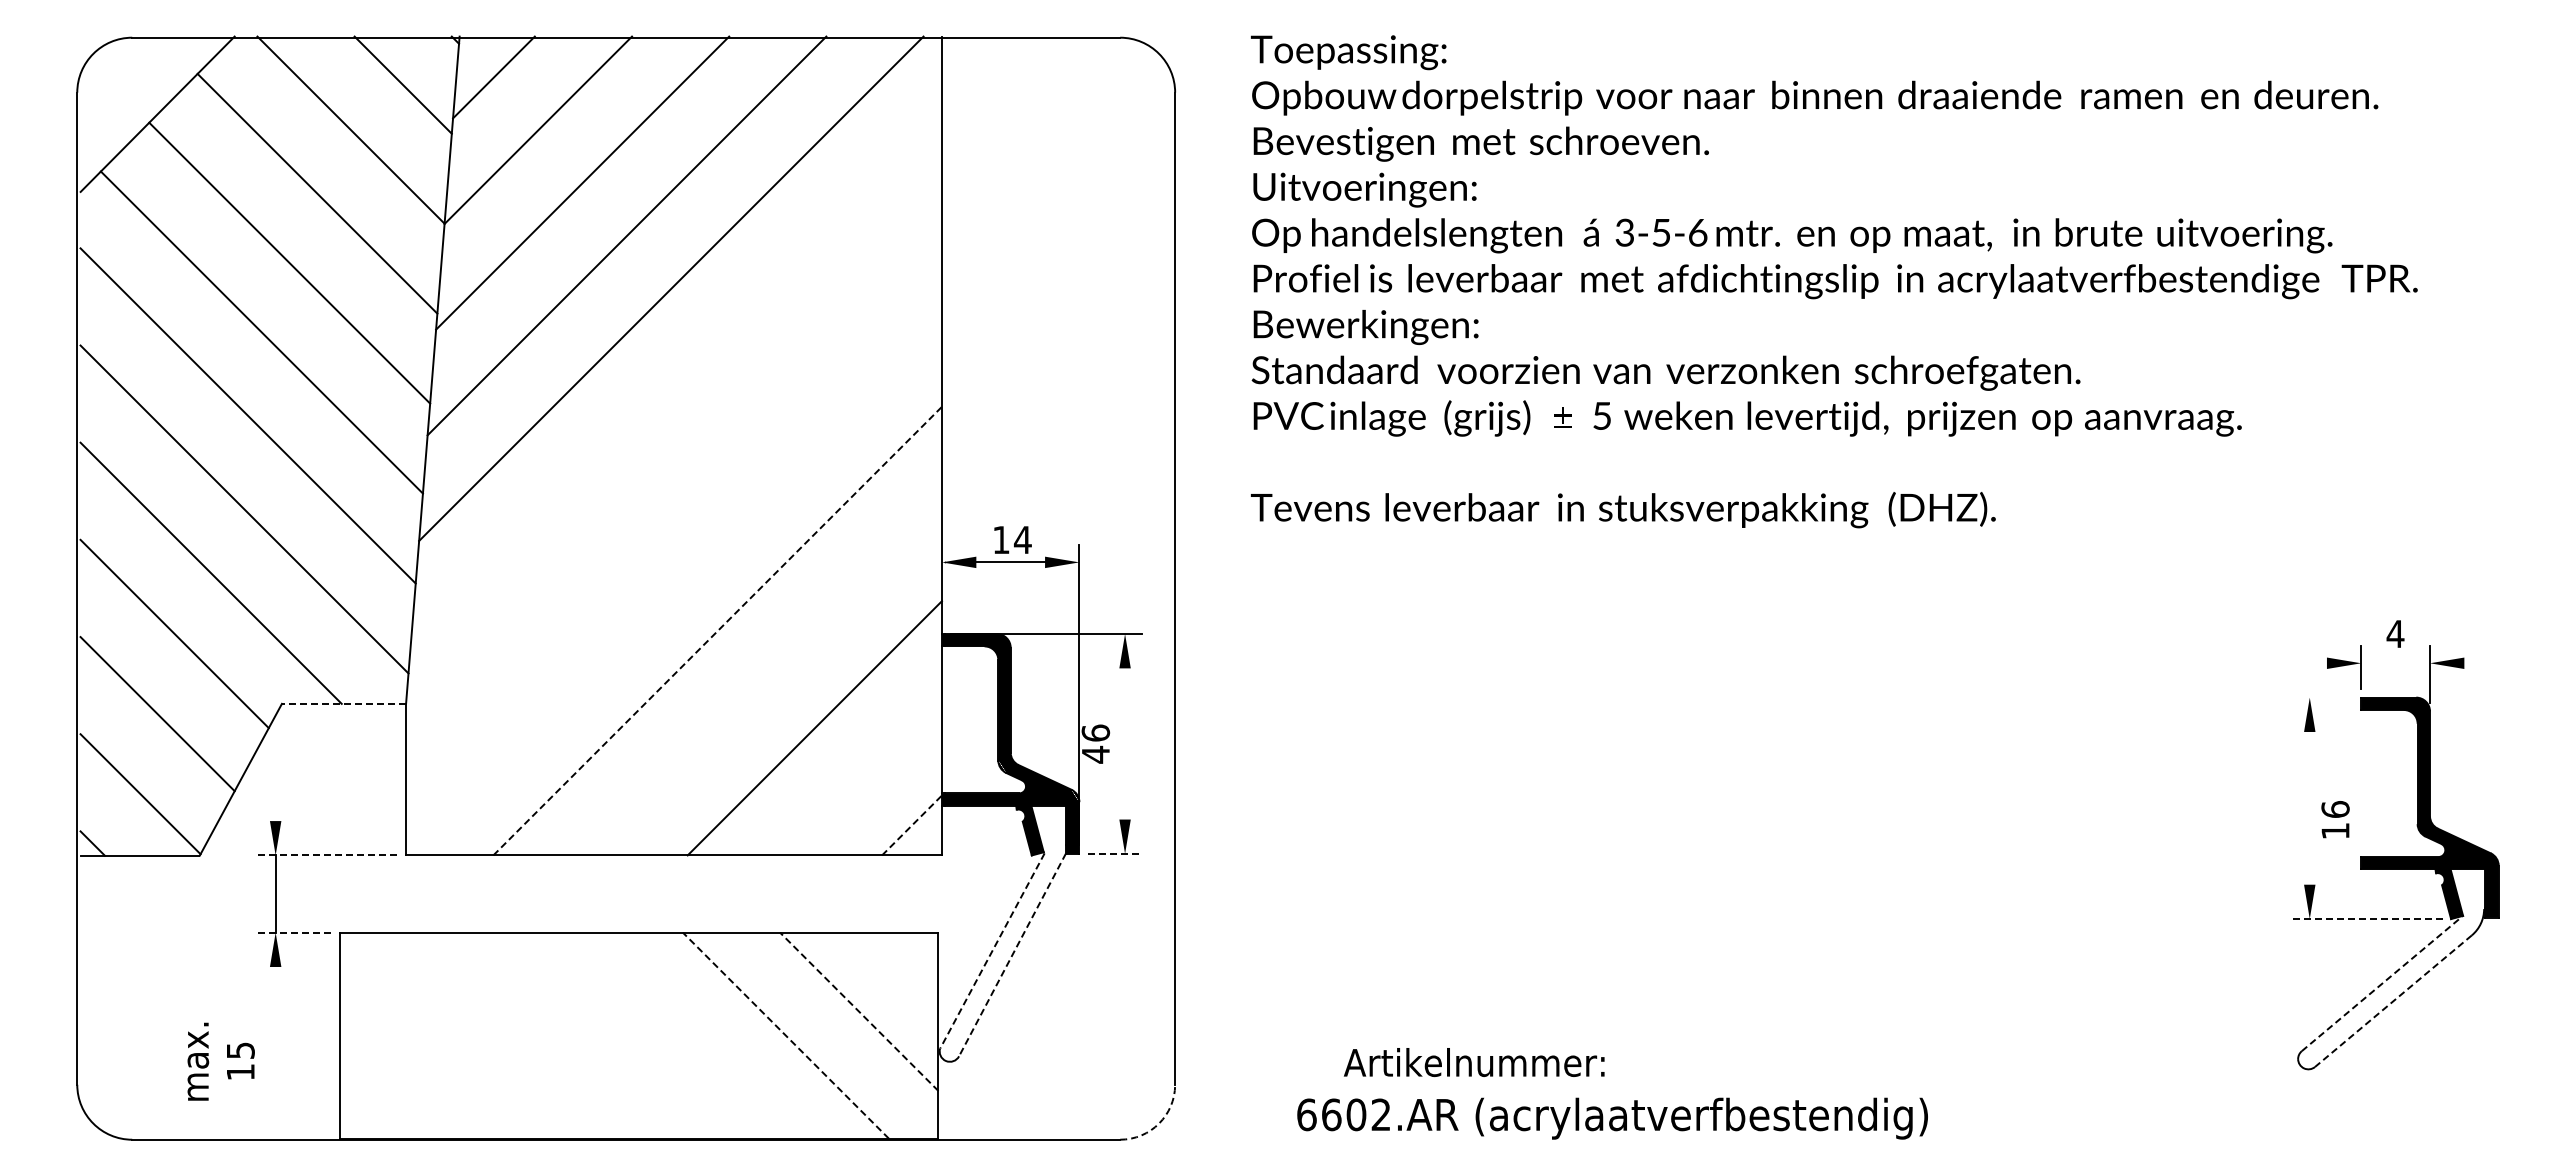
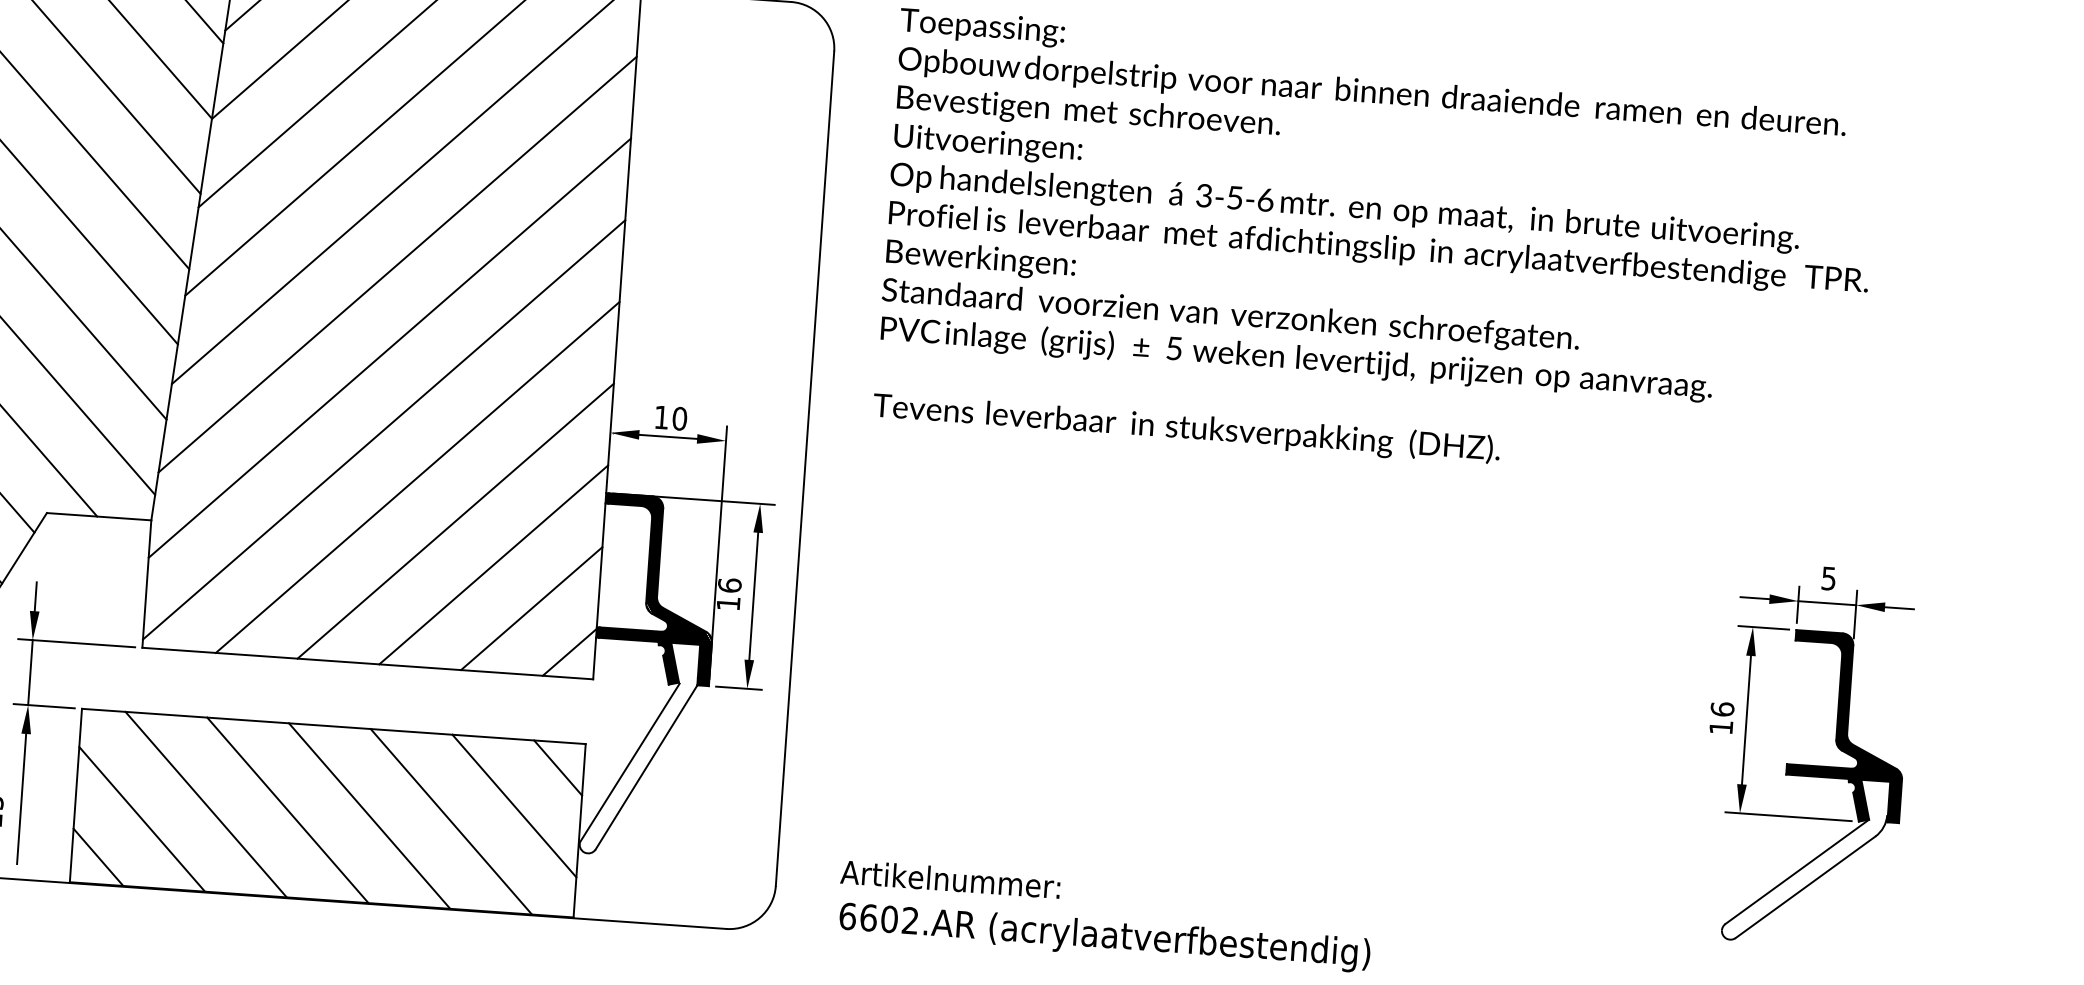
line: (675, 380) -> (396, 264), added
line: (673, 480) -> (389, 348), added
text: (1022, 539) -> (679, 418), 14 -> 10
line: (673, 577) -> (383, 429), added
line: (718, 630) -> (418, 476), dashed -> solid
text: (2395, 634) -> (1828, 578), 4 -> 5
line: (2309, 663) -> (1754, 598), added
line: (2395, 663) -> (1827, 603), added
line: (2481, 663) -> (1899, 608), added
line: (765, 679) -> (455, 520), added
line: (2322, 697) -> (1763, 627), added
line: (344, 703) -> (99, 516), dashed -> solid
line: (1125, 743) -> (754, 595), added
text: (1095, 754) -> (728, 603), 46 -> 16
line: (862, 776) -> (530, 608), added
line: (275, 803) -> (35, 596), added
line: (2309, 807) -> (1746, 719), added
text: (2335, 819) -> (1721, 717), moved
line: (912, 825) -> (570, 652), dashed -> solid
line: (1115, 853) -> (739, 687), dashed -> solid
line: (327, 855) -> (76, 643), dashed -> solid
line: (2367, 919) -> (1788, 817), dashed -> solid
line: (294, 932) -> (44, 706), dashed -> solid
line: (992, 950) -> (630, 762), dashed -> solid
line: (1012, 954) -> (646, 766), dashed -> solid
line: (907, 962) -> (557, 767), added
line: (2382, 983) -> (1797, 871), dashed -> solid
line: (2393, 1001) -> (1805, 887), dashed -> solid
line: (858, 1011) -> (513, 805), dashed -> solid
line: (494, 1035) -> (206, 804), added
line: (591, 1035) -> (287, 810), added
line: (688, 1035) -> (369, 815), added
line: (785, 1035) -> (450, 821), dashed -> solid
line: (275, 1043) -> (21, 798), added
line: (419, 1058) -> (141, 819), added
text: (1473, 1062) -> (949, 879), moved
line: (371, 1106) -> (98, 856), added
text: (1612, 1118) -> (1104, 937), moved
arc: (1159, 1123) -> (760, 917), dashed -> solid

